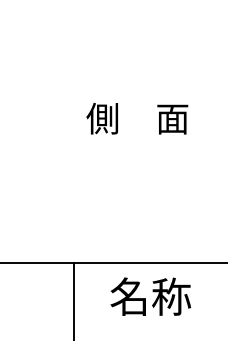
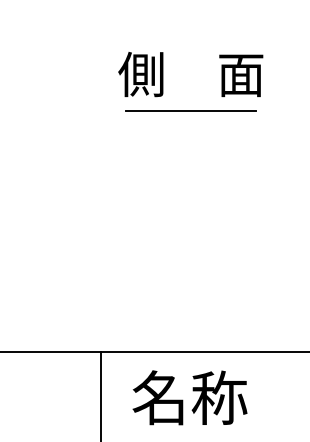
line: (137, 93) -> (191, 111), added
text: (137, 118) -> (191, 74), moved
text: (150, 296) -> (189, 397), moved

